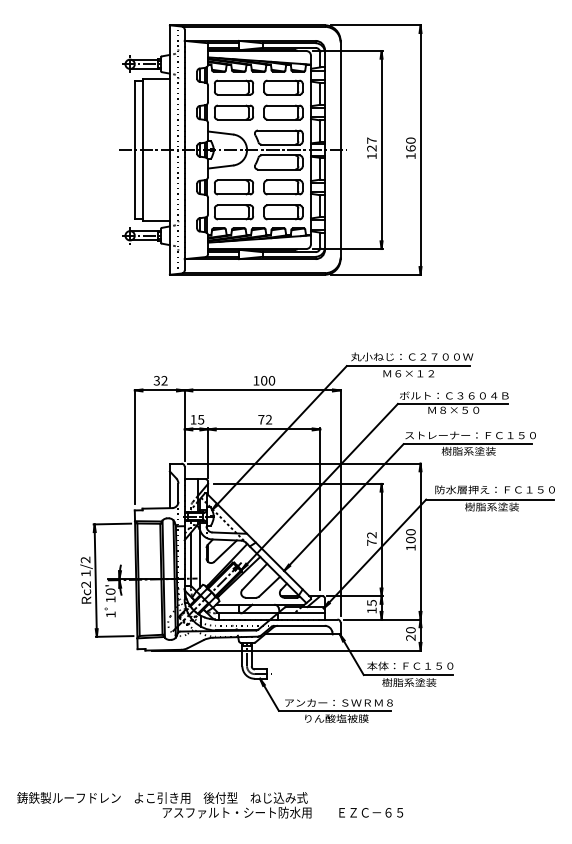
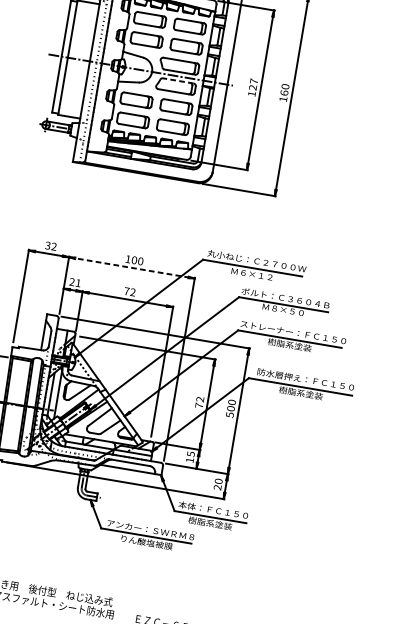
line: (280, 155) -> (178, 80), solid -> dashed
line: (262, 390) -> (131, 267), solid -> dashed
text: (197, 419) -> (75, 282), 15 -> 21
text: (410, 547) -> (229, 414), 100 -> 500

